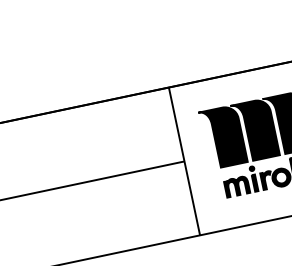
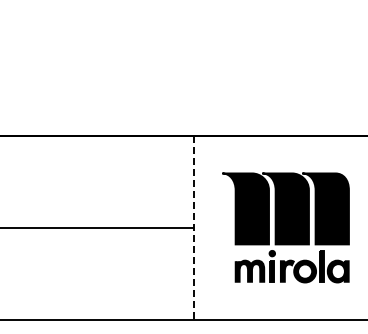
line: (184, 161) -> (193, 227), solid -> dashed

